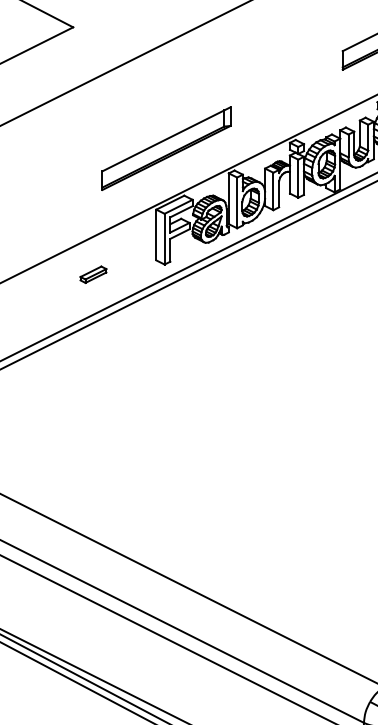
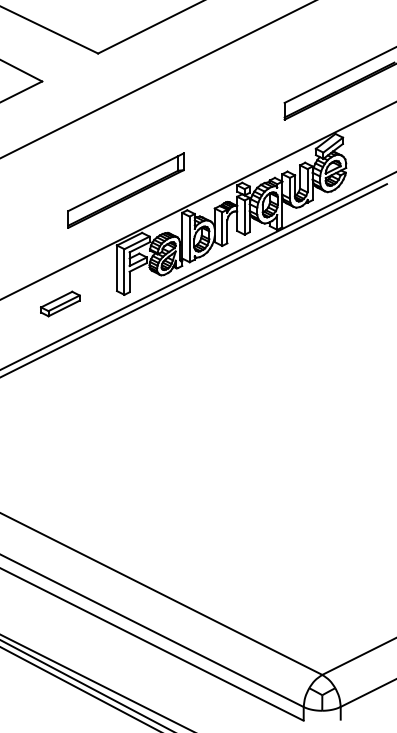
part: (93, 274) -> (60, 303), size x1.67

